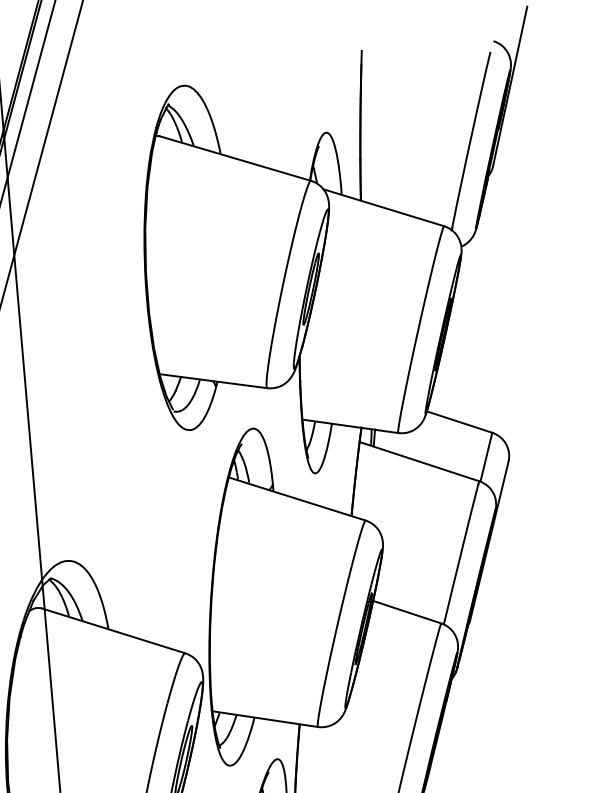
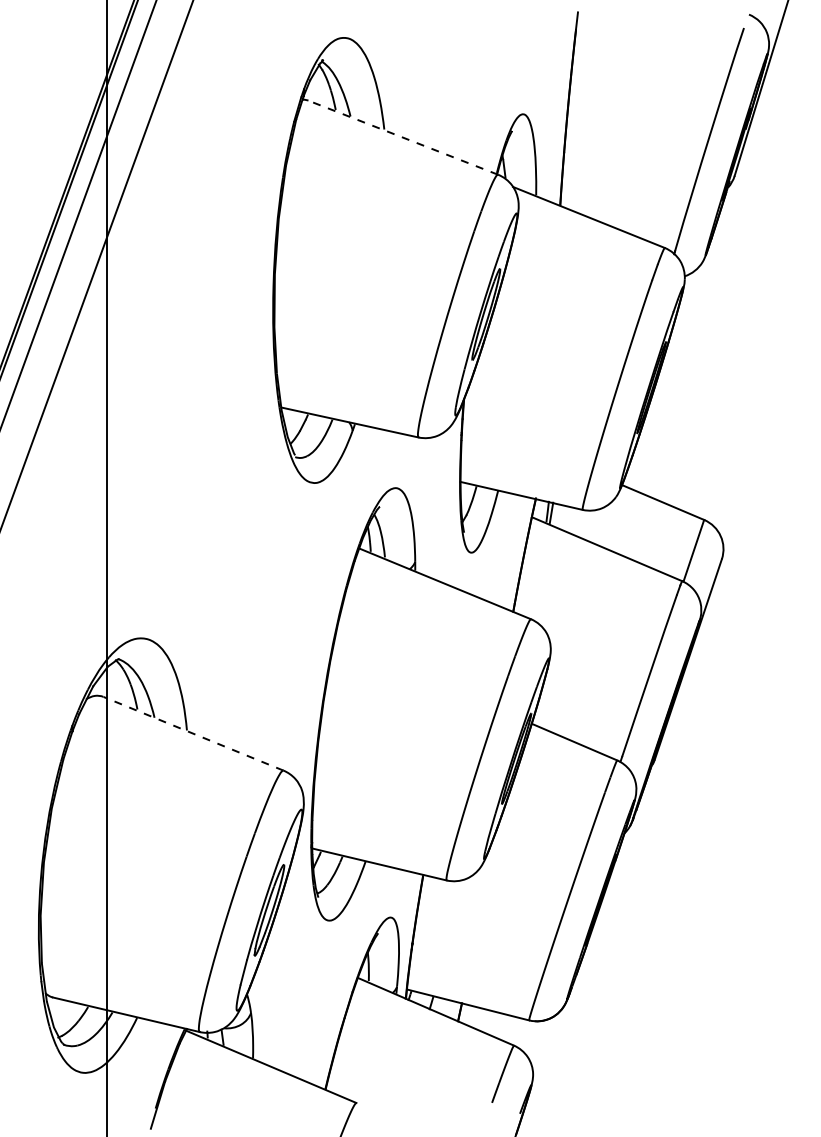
line: (235, 158) -> (402, 137), solid -> dashed
line: (113, 630) -> (193, 733), solid -> dashed

